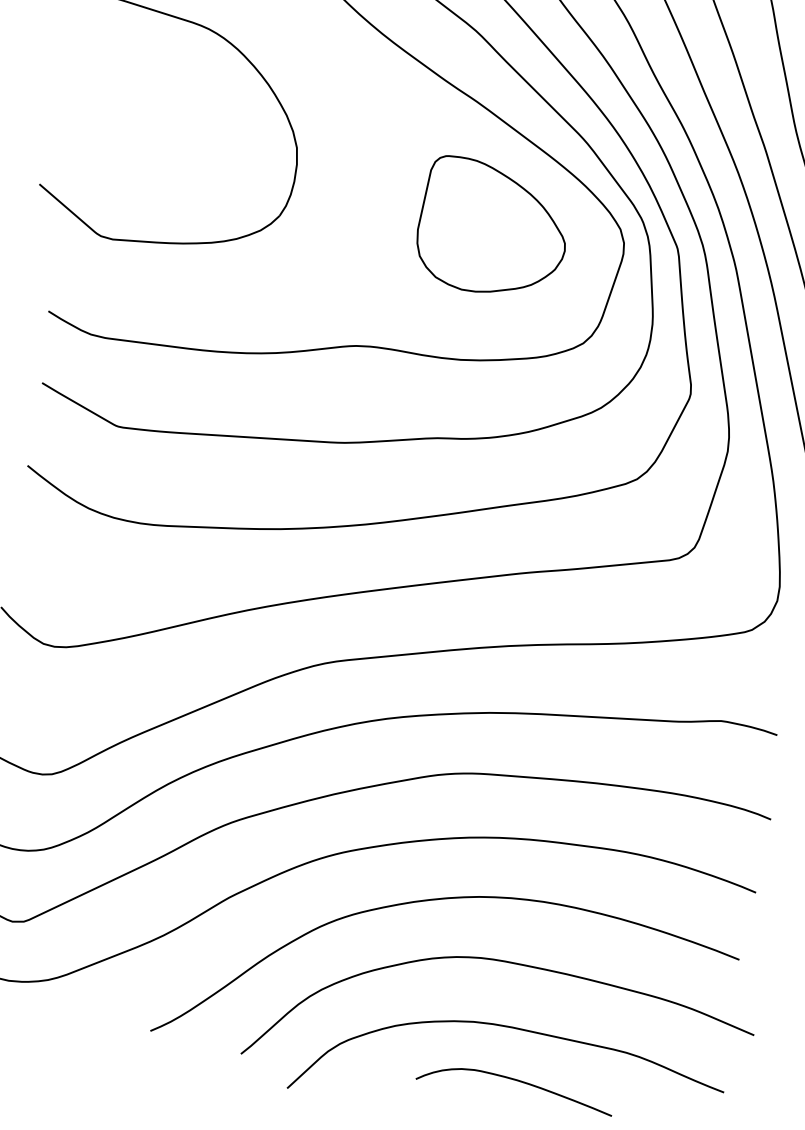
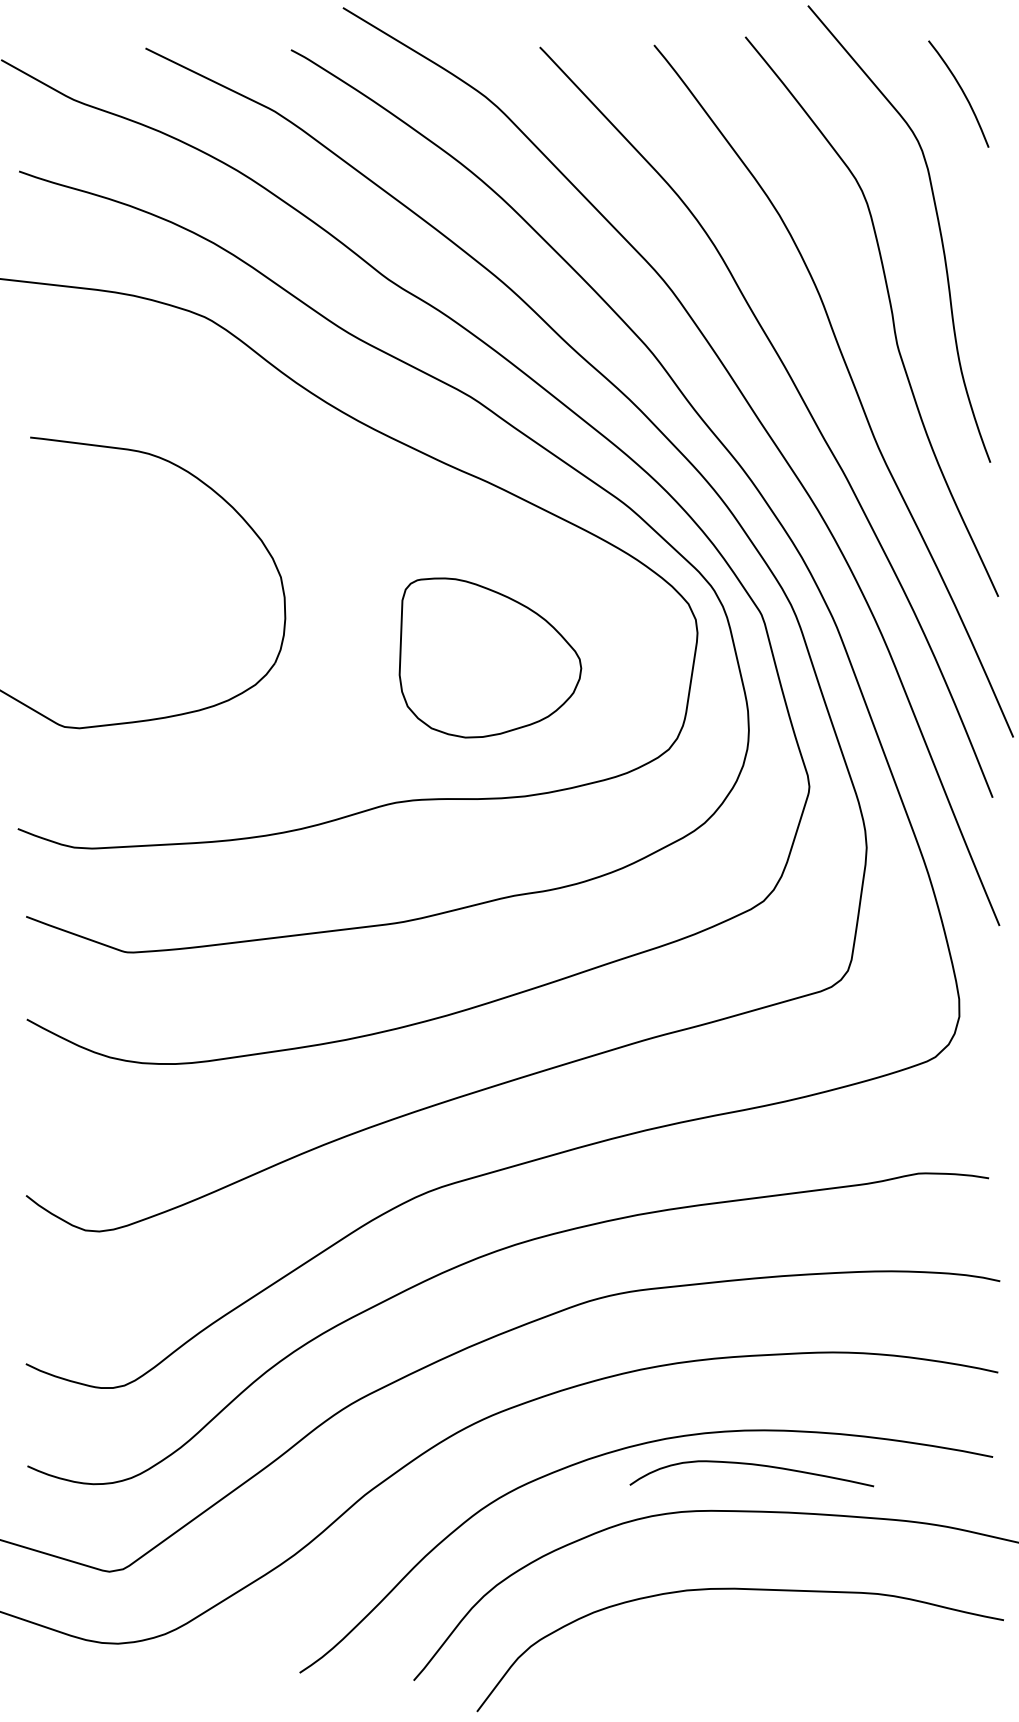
part: (493, 228) -> (490, 657), moved
curve: (516, 1081) -> (751, 1465), moved

